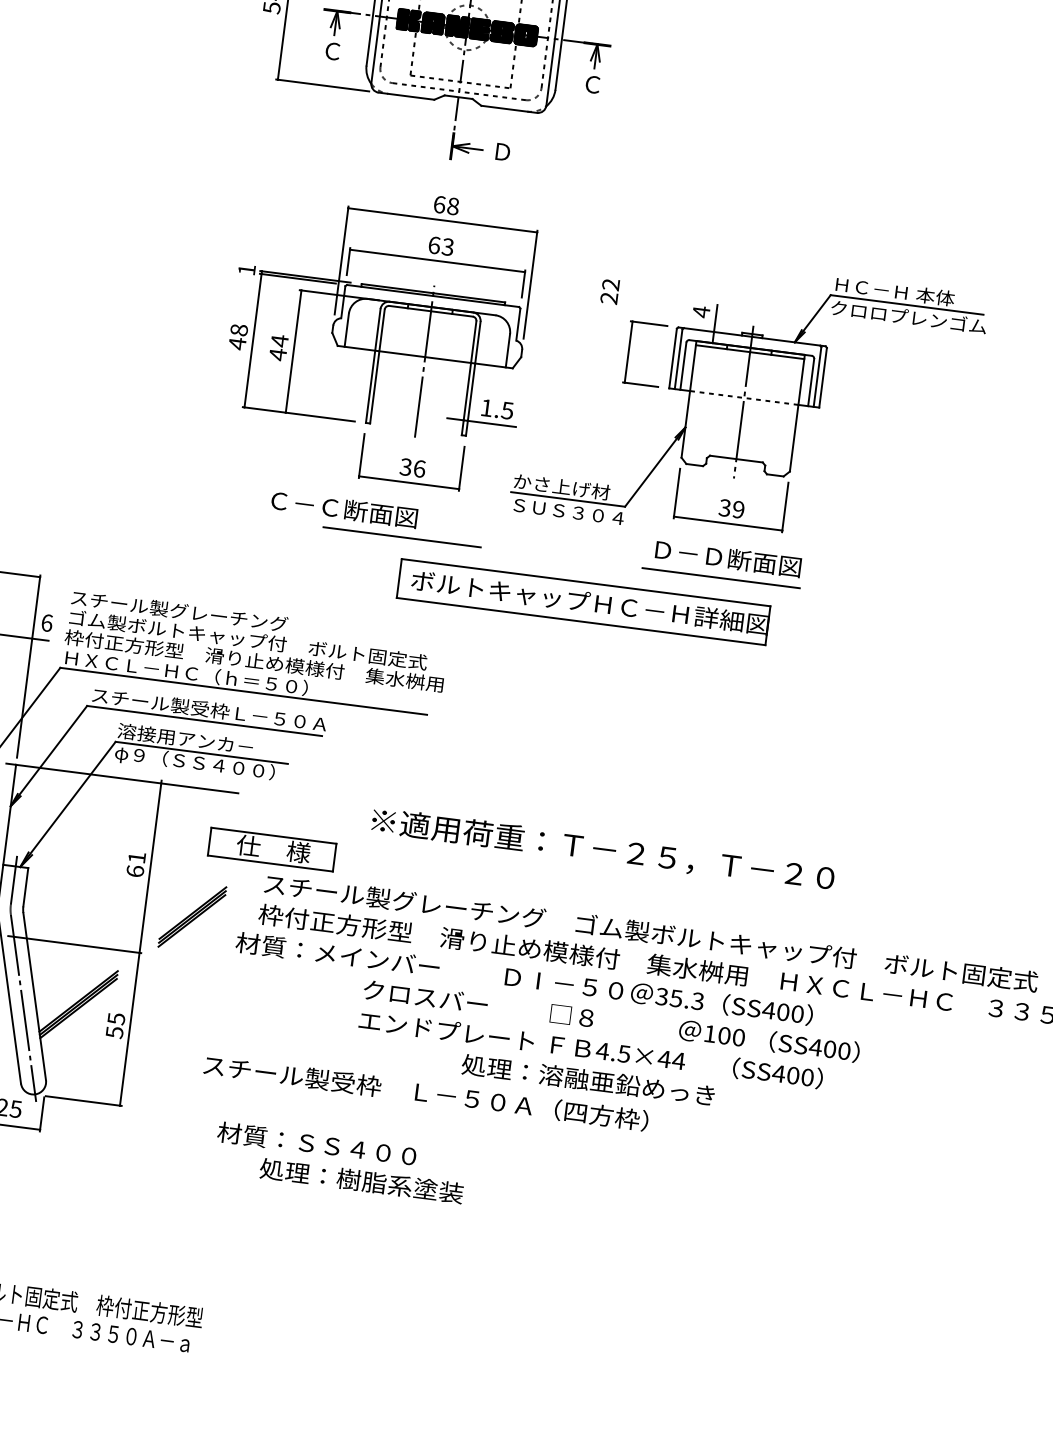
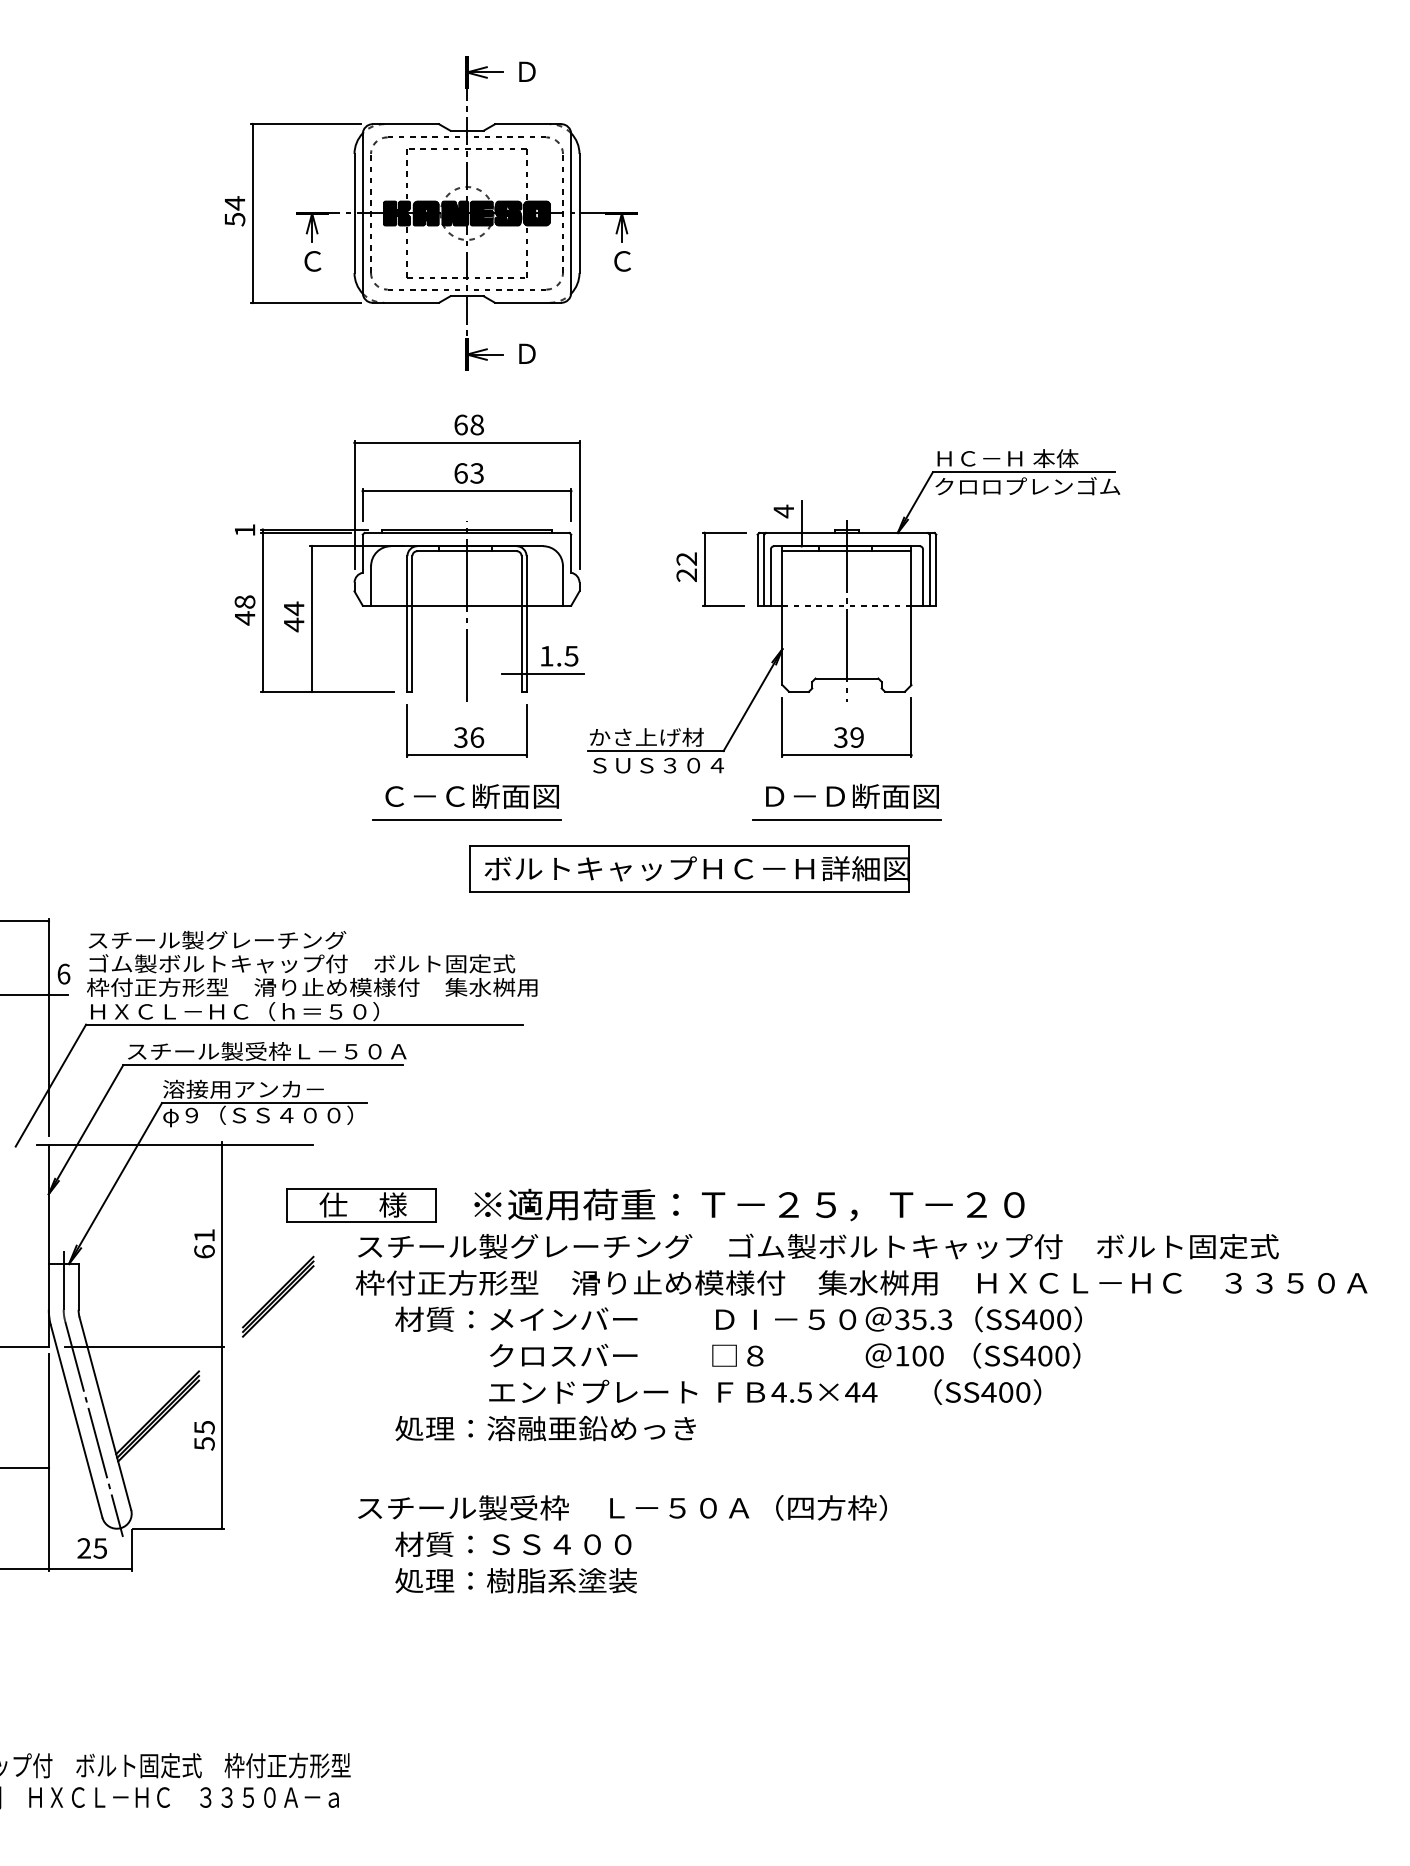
text: (609, 290) -> (686, 566), moved
text: (343, 508) -> (471, 795), moved
text: (603, 849) -> (749, 1204), moved
text: (524, 978) -> (738, 1319), moved
text: (588, 1080) -> (545, 1428), moved
text: (426, 1092) -> (622, 1507), moved
text: (317, 1143) -> (513, 1543), moved

